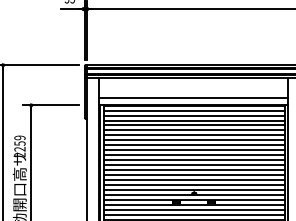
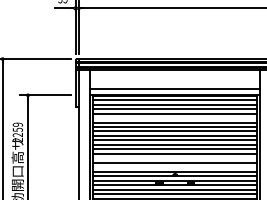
line: (194, 130) -> (175, 118), removed
line: (194, 175) -> (175, 158), removed
line: (194, 185) -> (175, 167), removed

